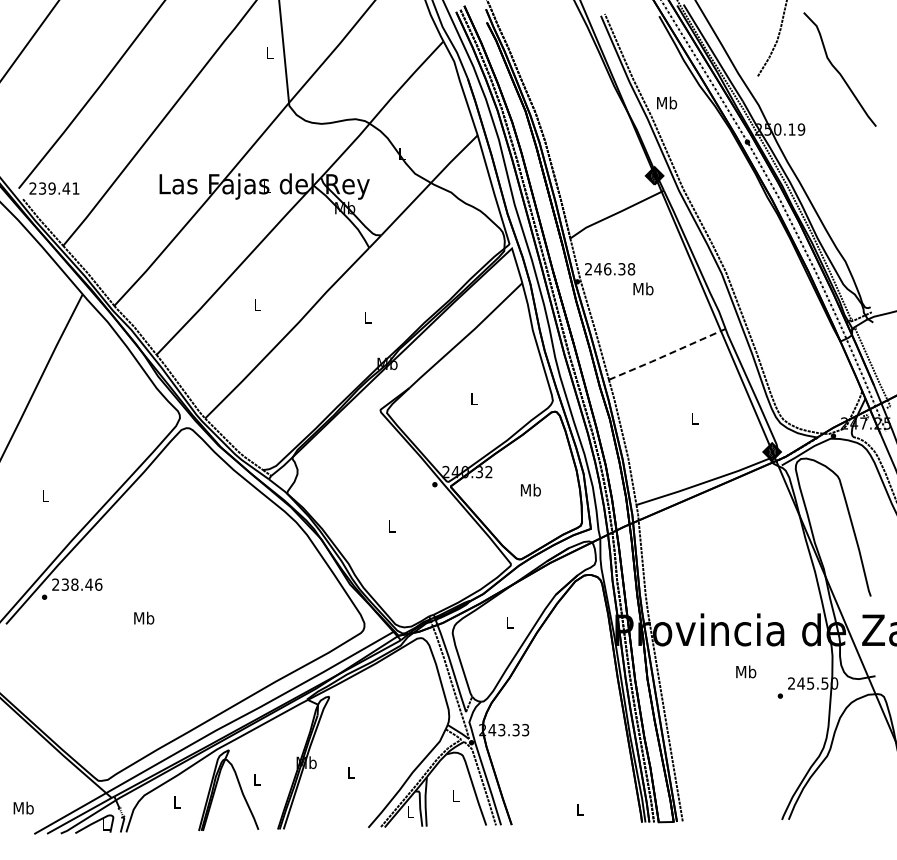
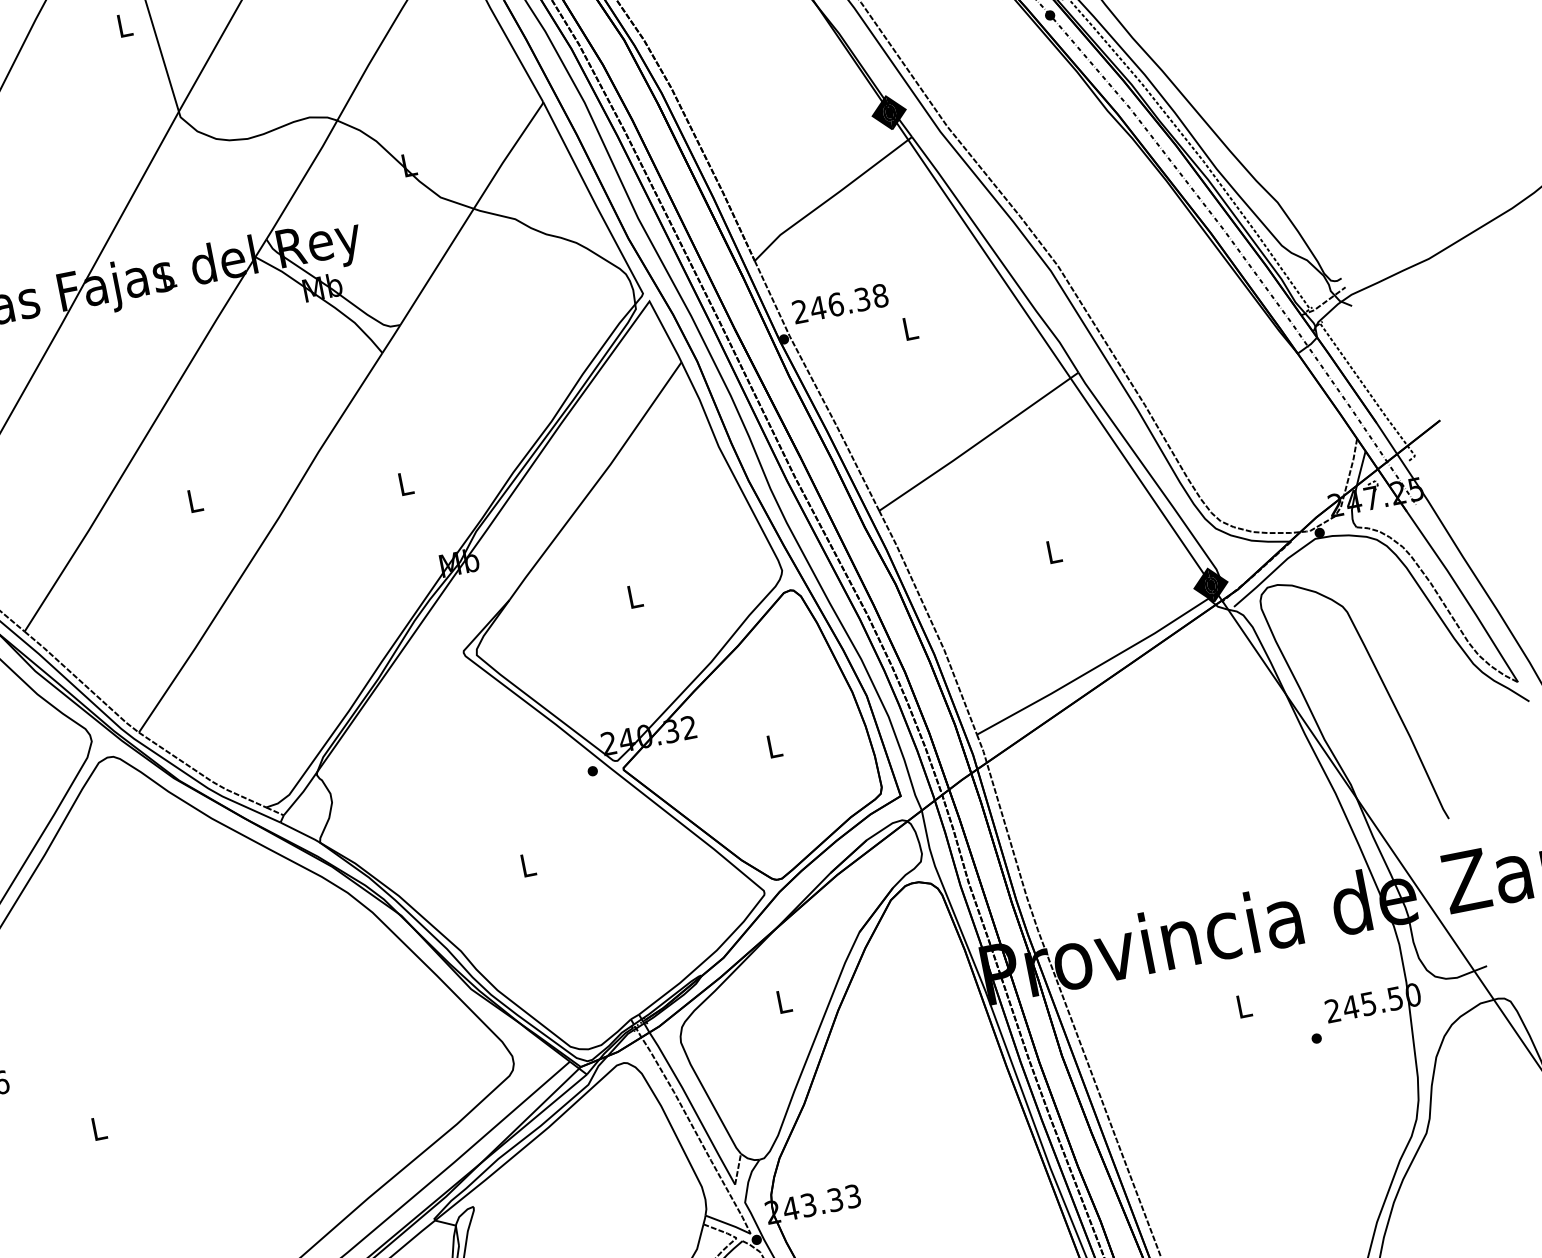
text: (643, 288) -> (910, 327), Mb -> L
line: (667, 354) -> (979, 441), dashed -> solid
text: (530, 489) -> (773, 744), Mb -> L
text: (144, 617) -> (99, 1126), Mb -> L
text: (746, 671) -> (1244, 1005), Mb -> L

